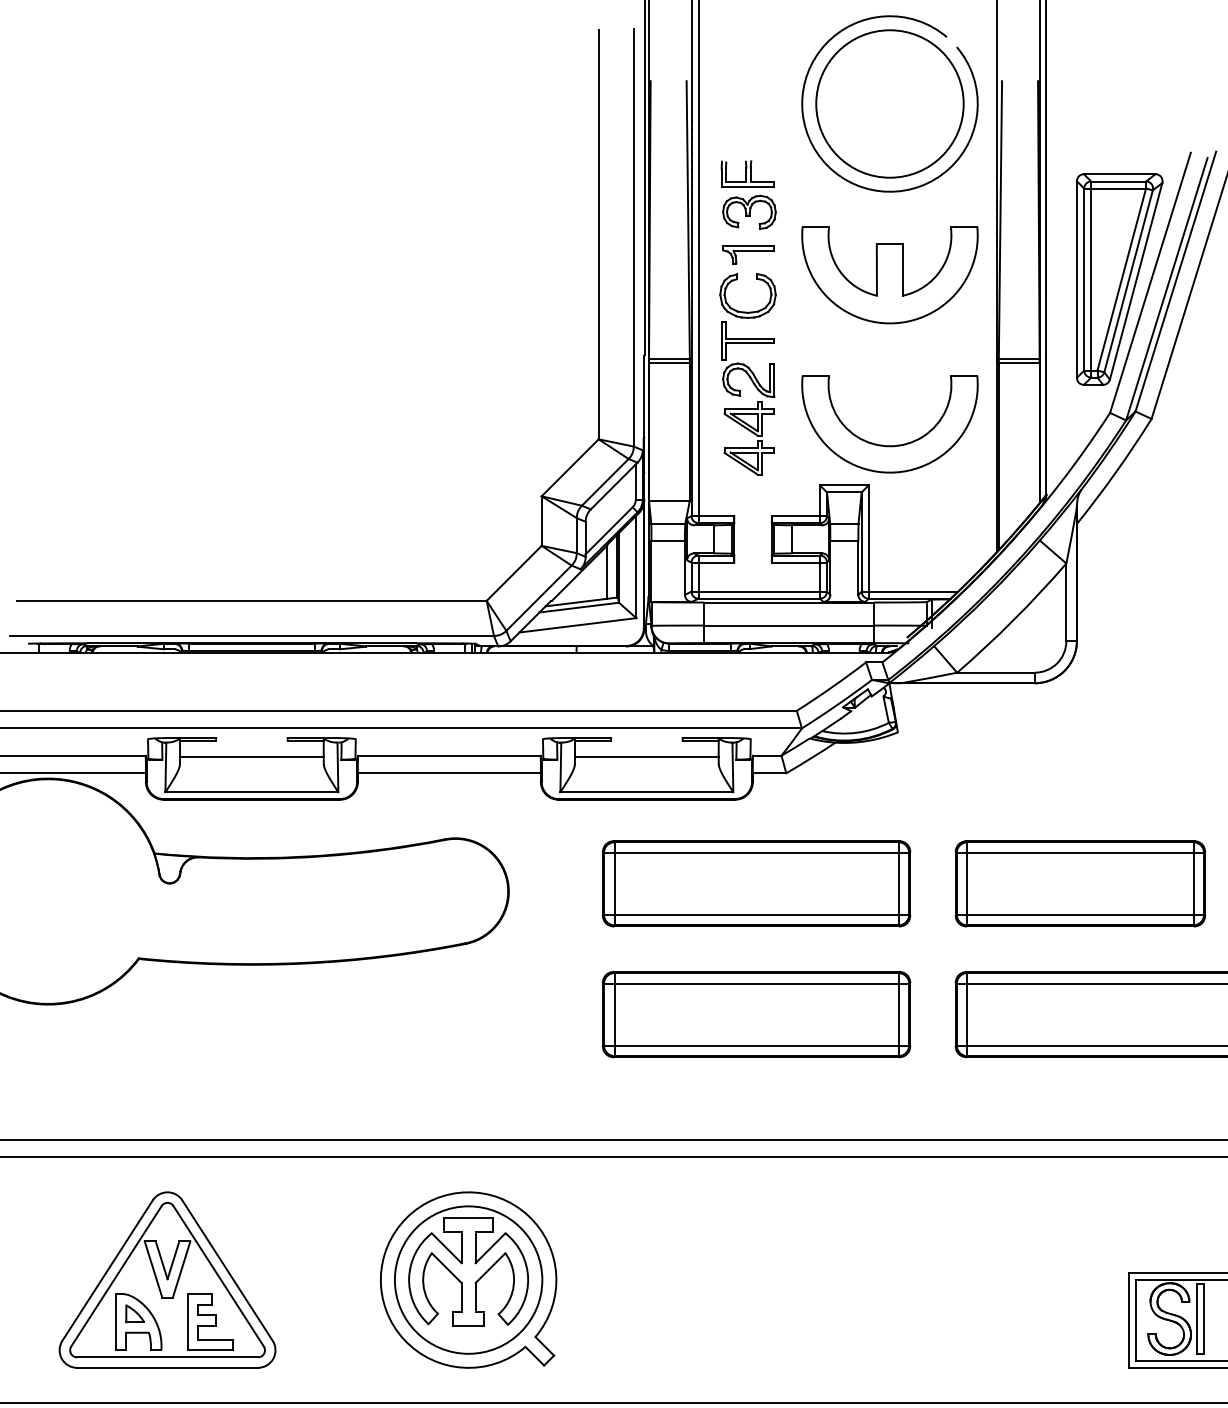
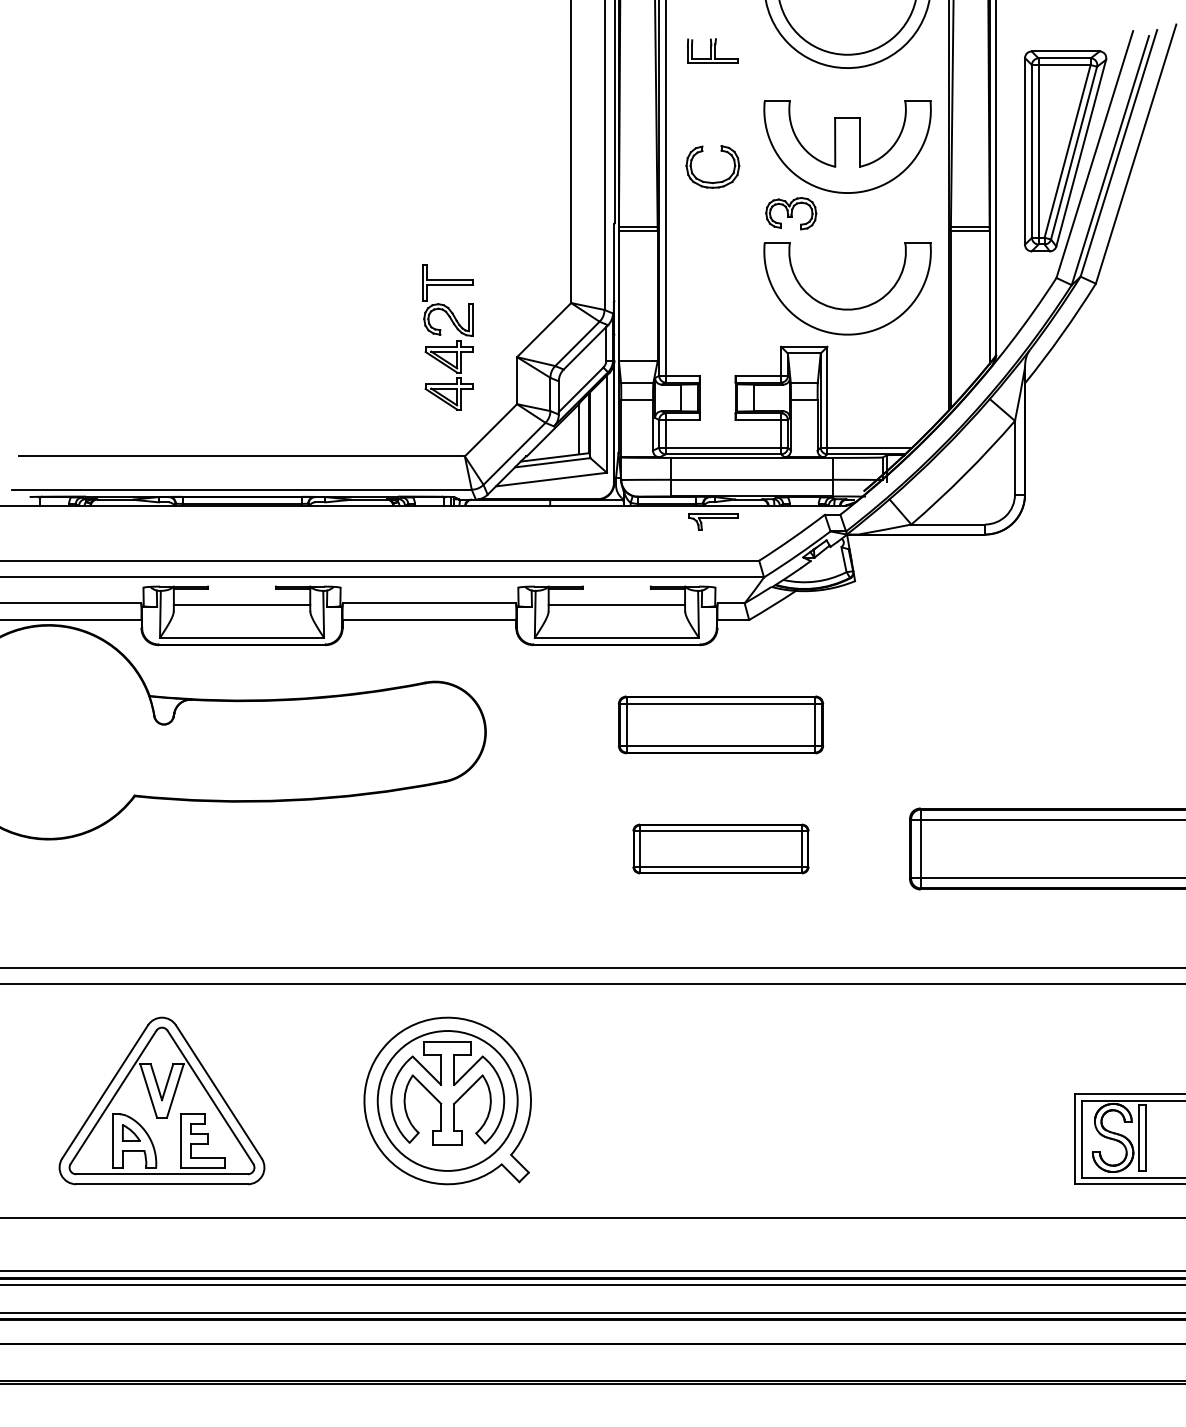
part: (749, 212) -> (791, 213), moved
part: (748, 254) -> (713, 521), moved
part: (741, 396) -> (441, 335), moved
part: (756, 883) -> (720, 724), size x0.7
part: (1080, 883) -> (1028, 724), removed
part: (756, 1014) -> (720, 848), size x0.6

